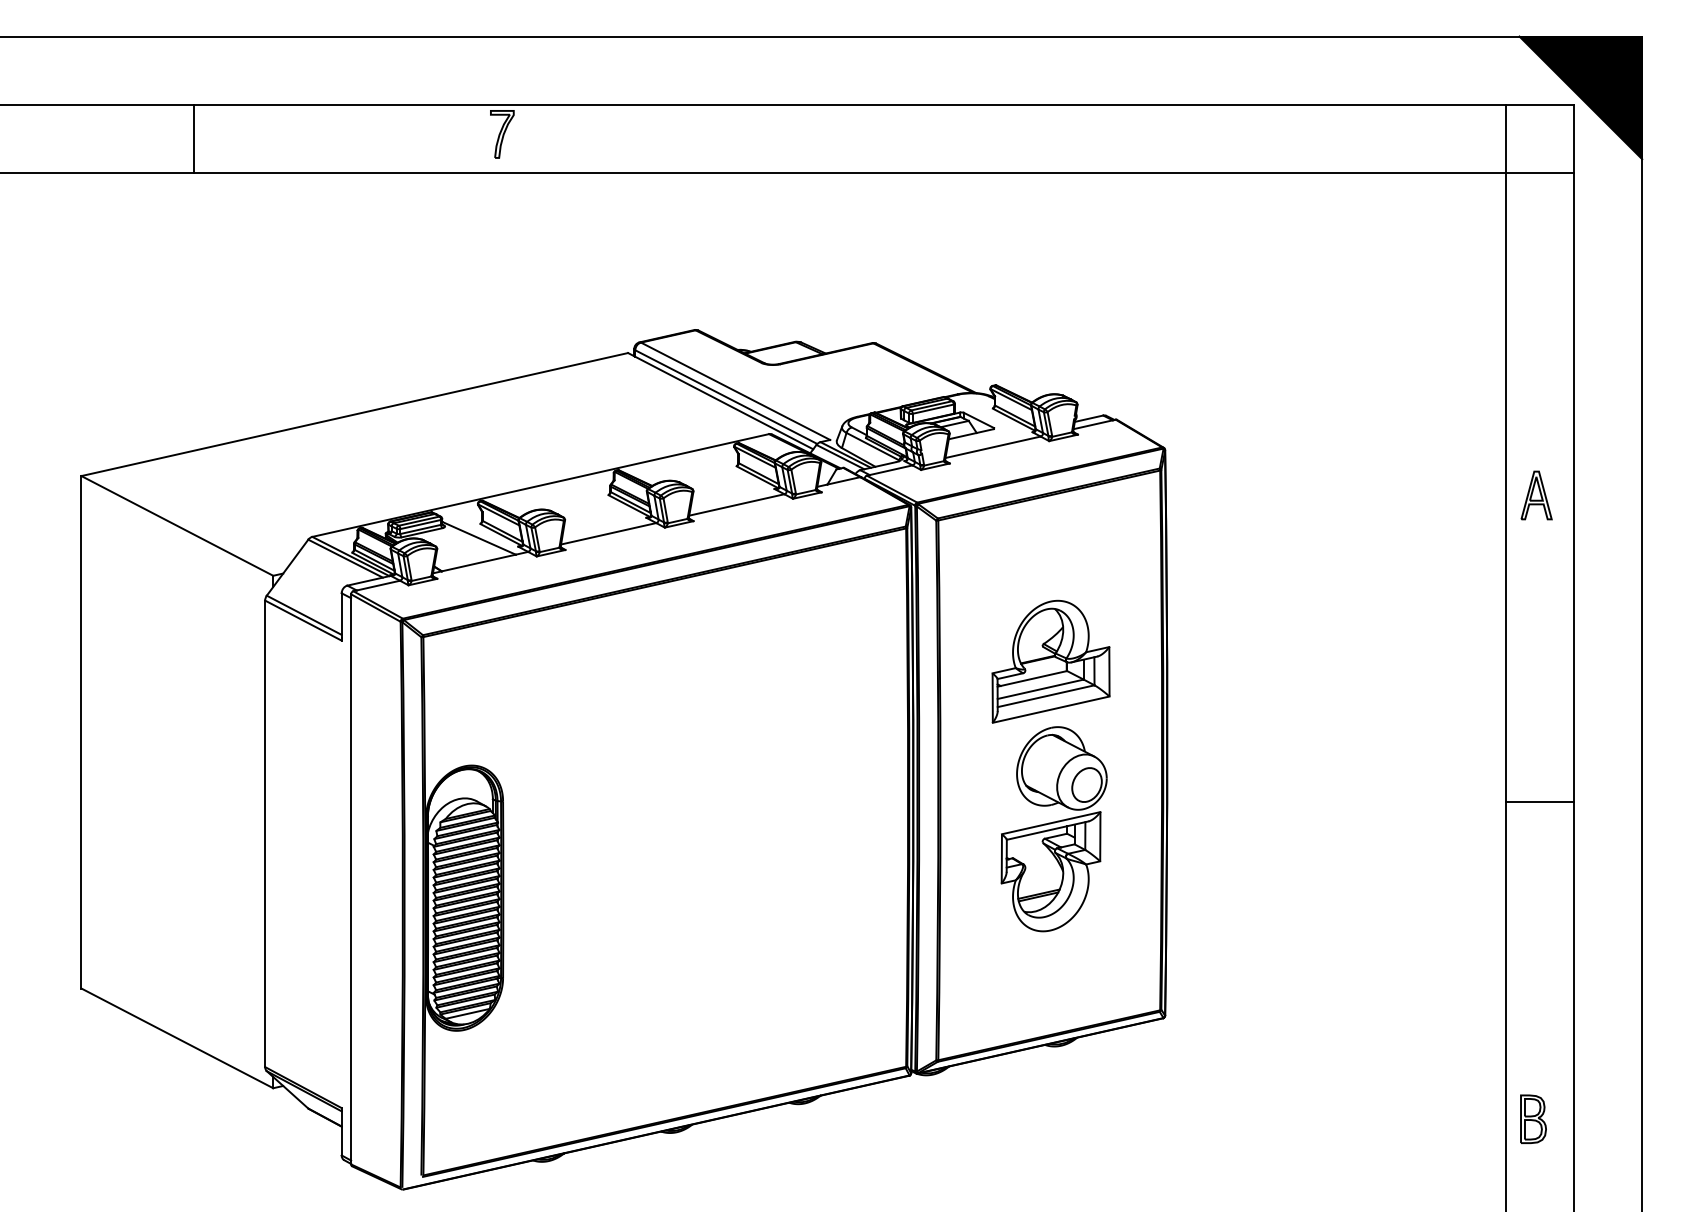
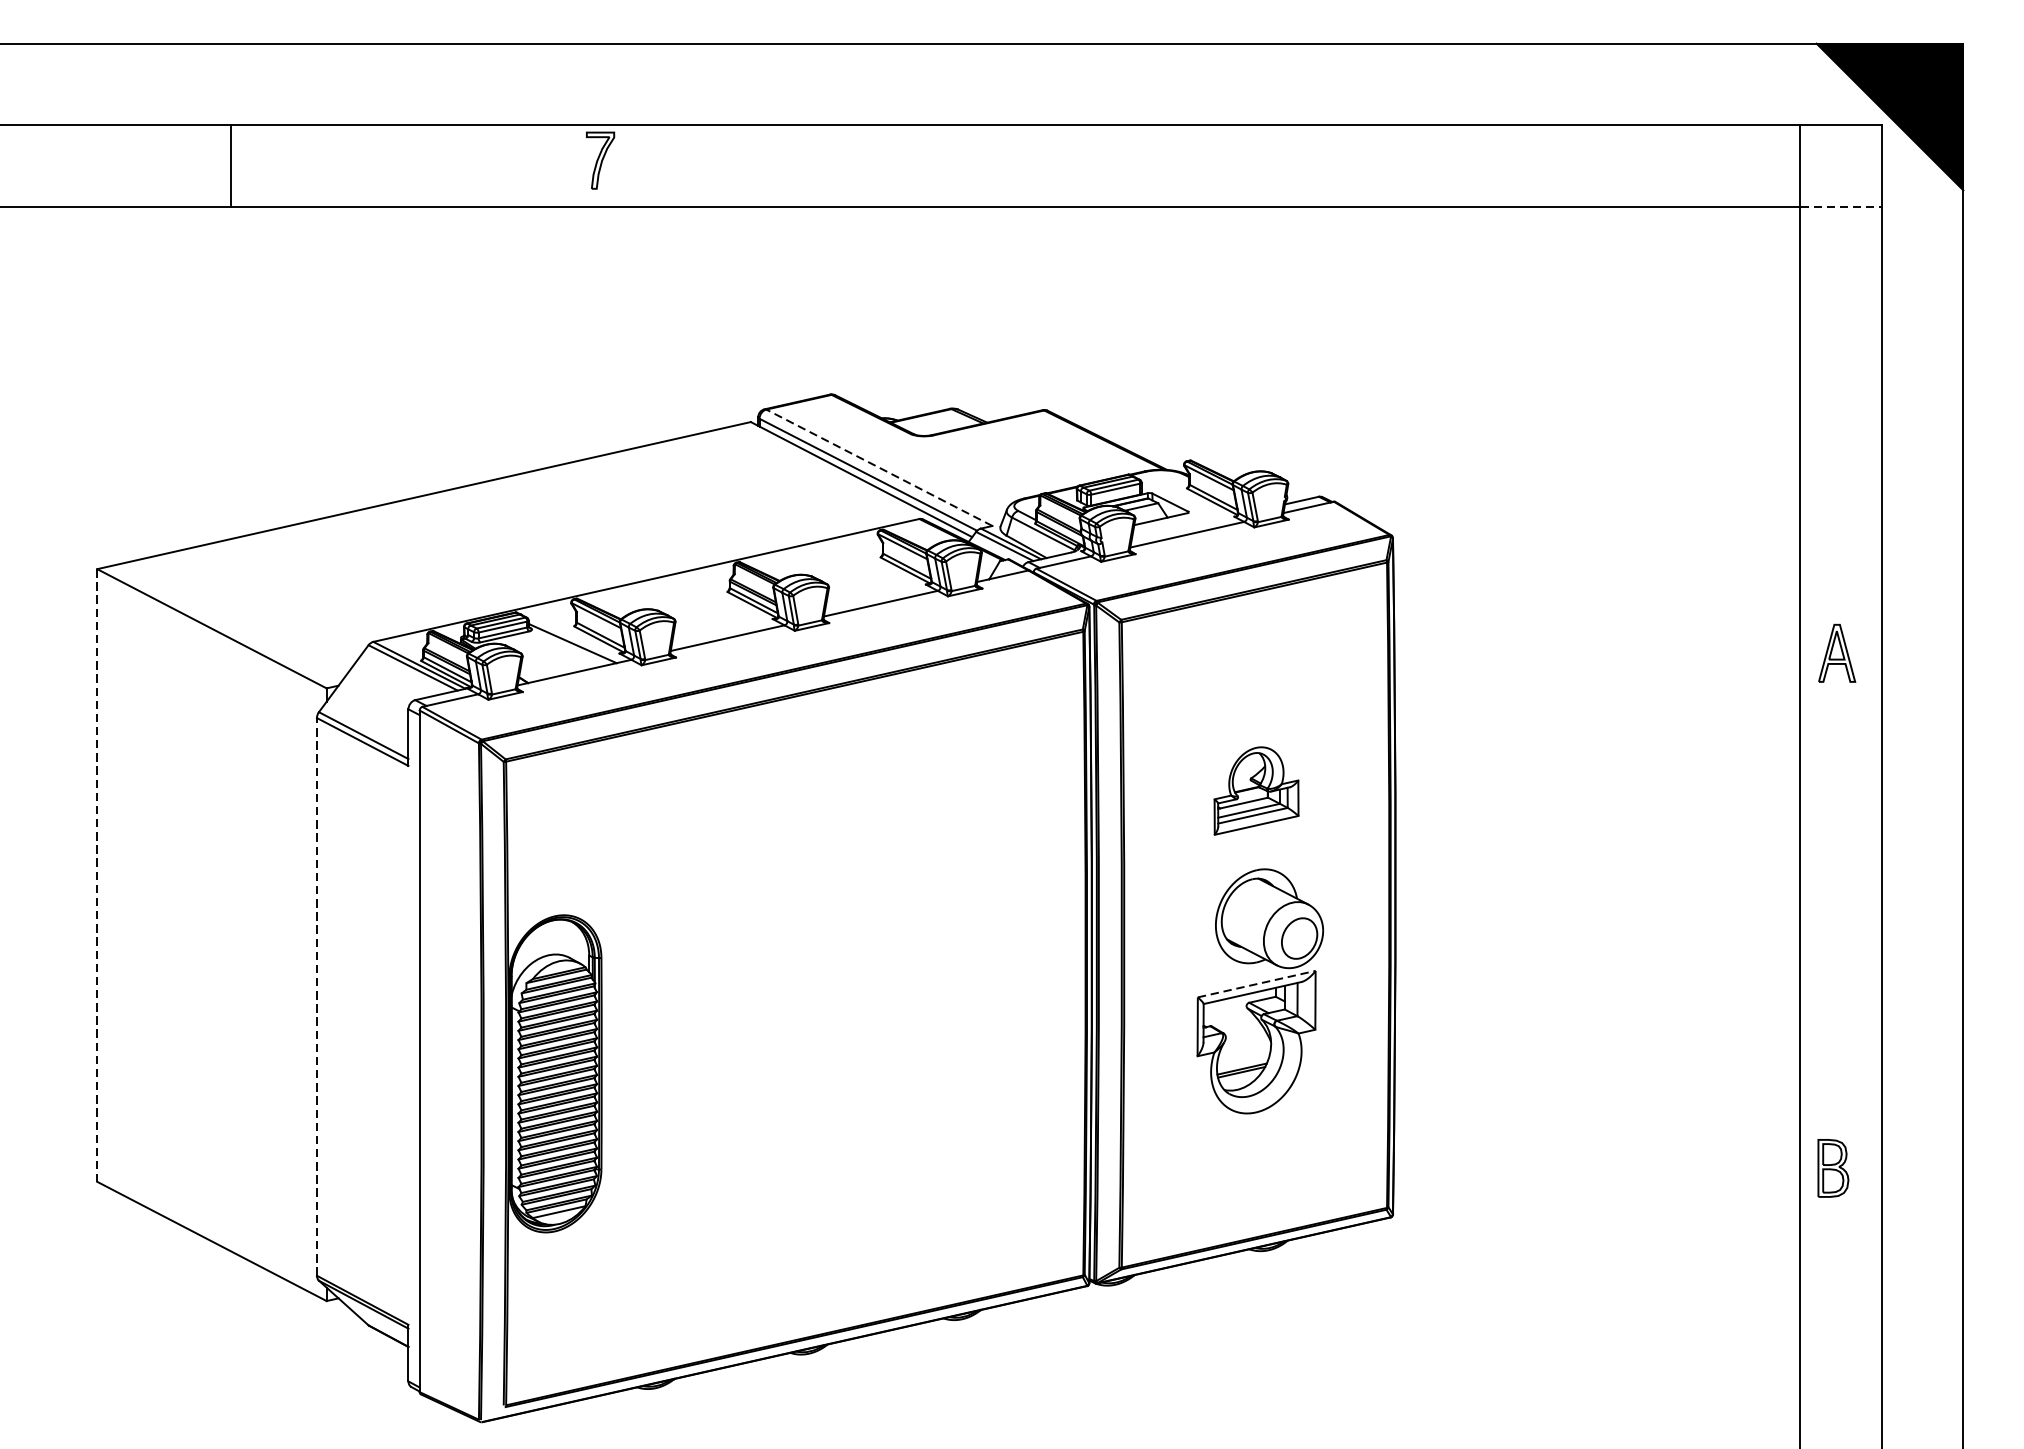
line: (1540, 172) -> (1841, 206), solid -> dashed
line: (735, 391) -> (879, 468), solid -> dashed
part: (1536, 495) -> (1836, 653), moved
part: (1050, 661) -> (1255, 790), size x0.6
line: (81, 732) -> (97, 875), solid -> dashed
line: (1539, 802) -> (1840, 959), removed
line: (1051, 823) -> (1257, 984), solid -> dashed
line: (265, 833) -> (317, 996), solid -> dashed
part: (1533, 1118) -> (1833, 1167), moved

